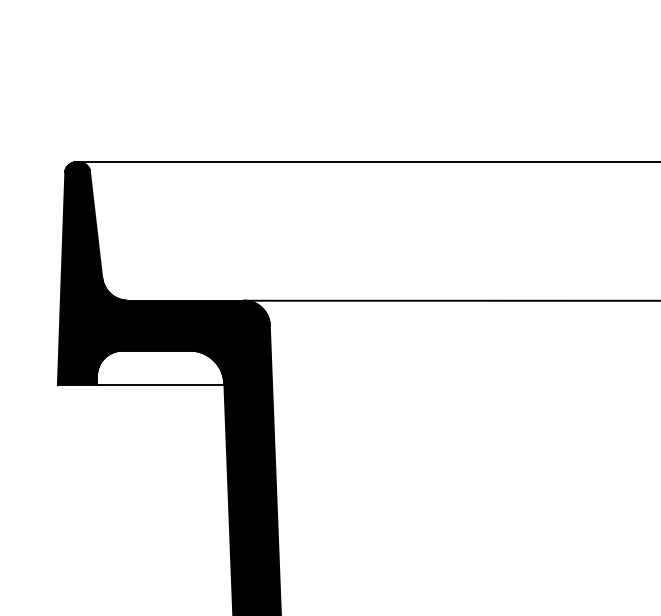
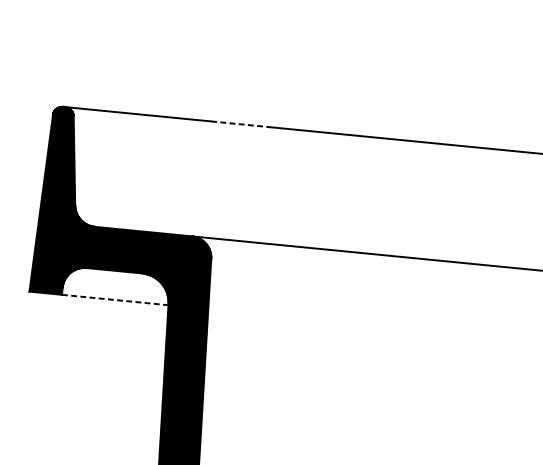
line: (289, 162) -> (241, 124), solid -> dashed
line: (160, 385) -> (115, 300), solid -> dashed

